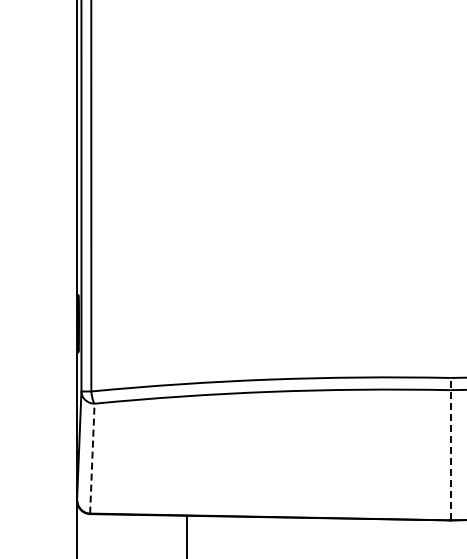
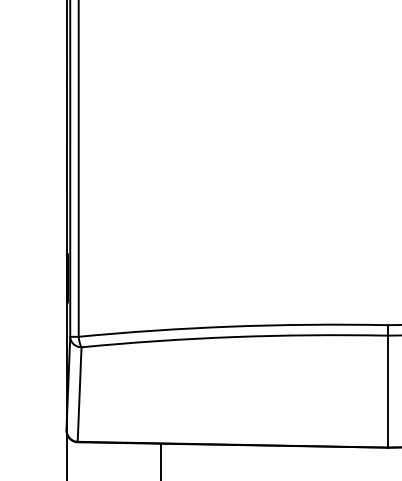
line: (450, 448) -> (387, 385), dashed -> solid
line: (92, 458) -> (79, 394), dashed -> solid

